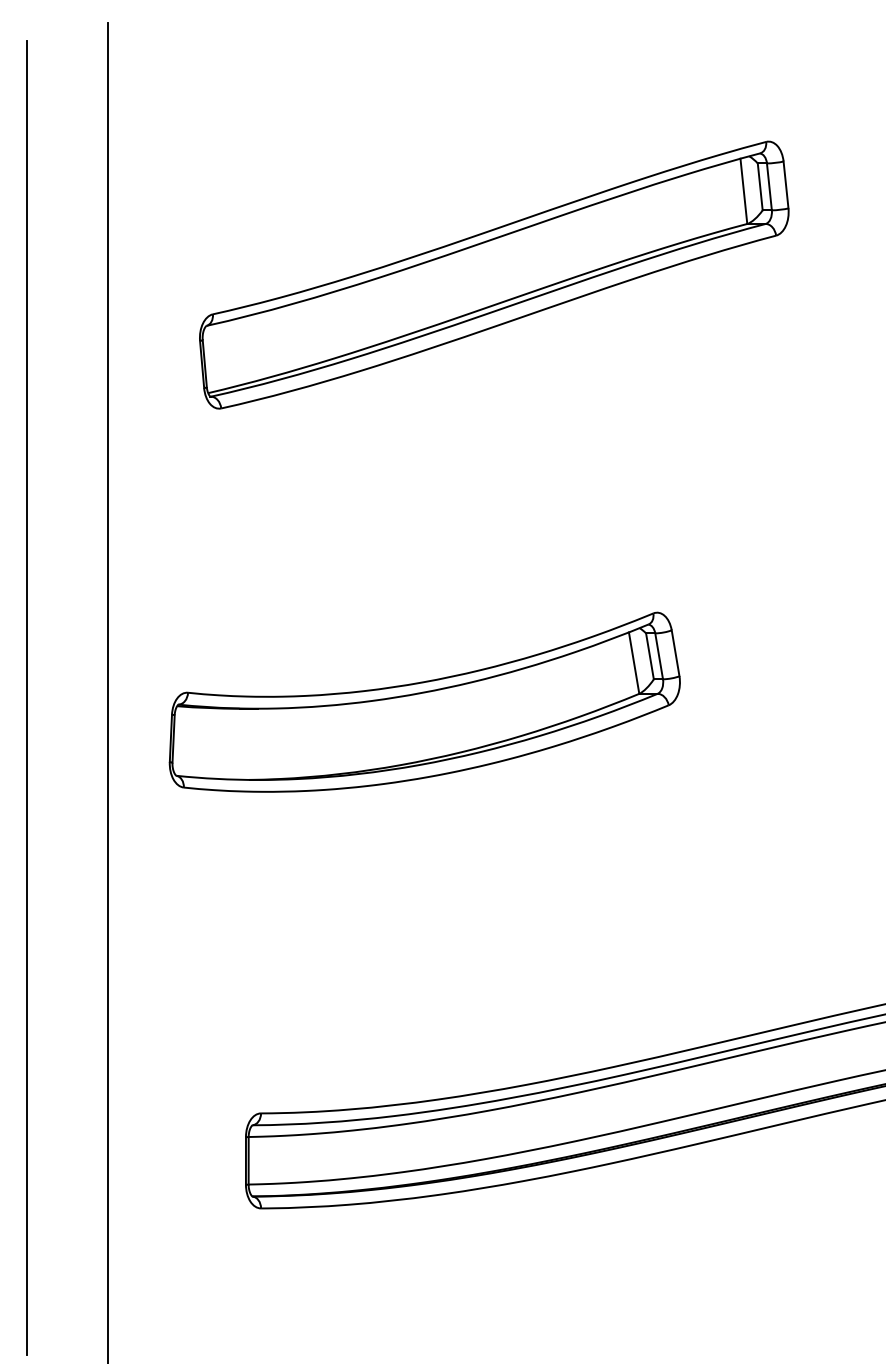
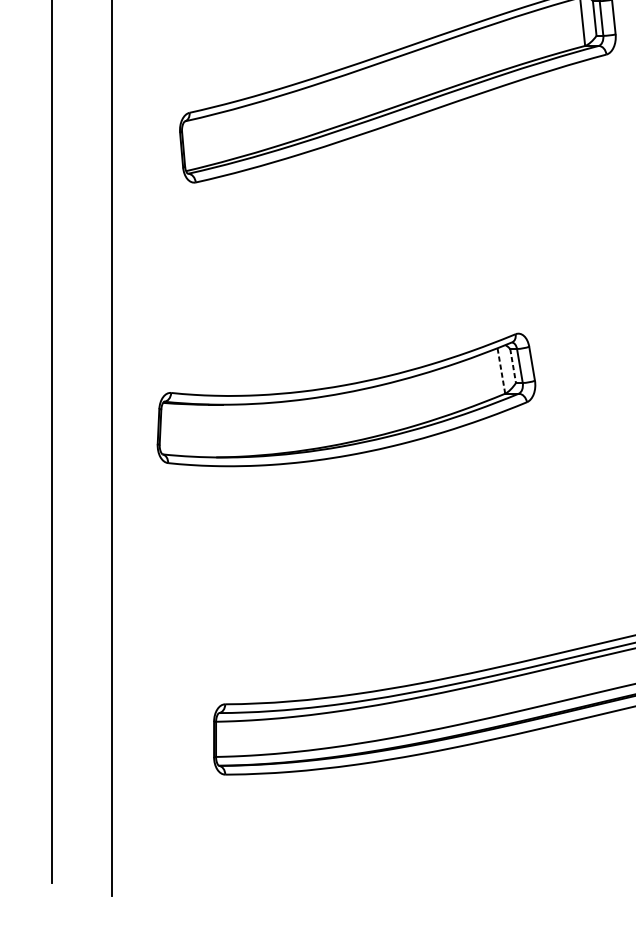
line: (650, 656) -> (513, 366), solid -> dashed
line: (634, 662) -> (501, 370), solid -> dashed

